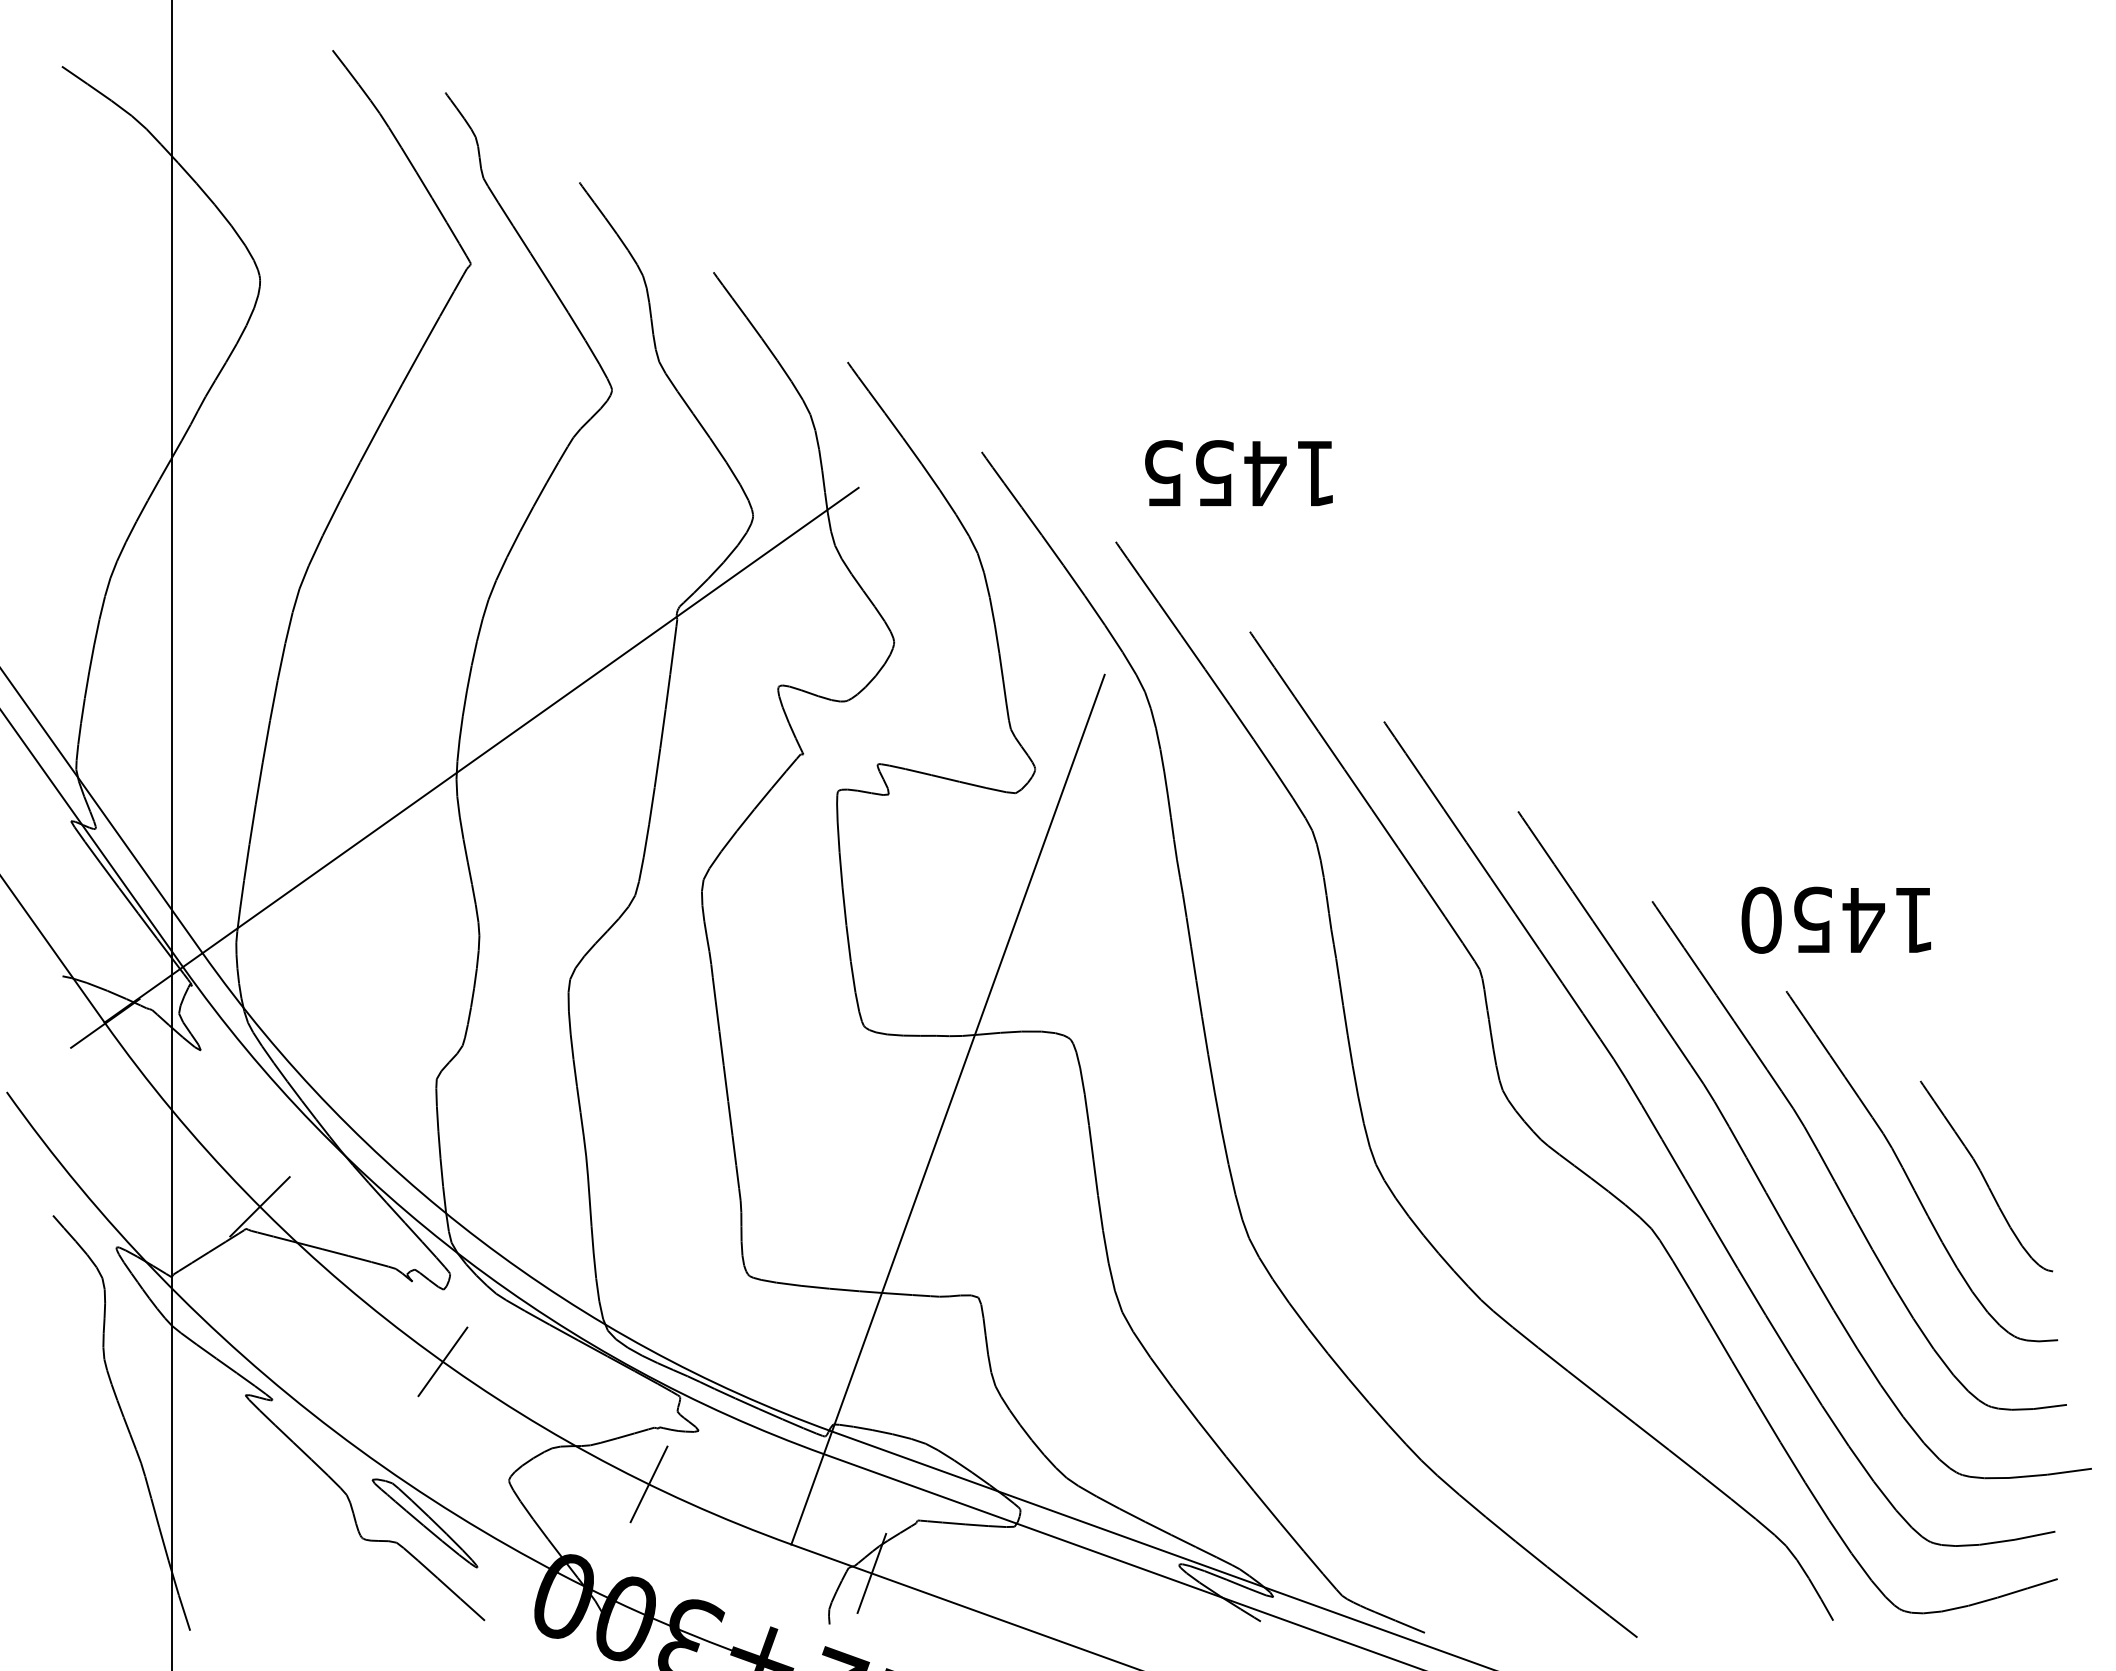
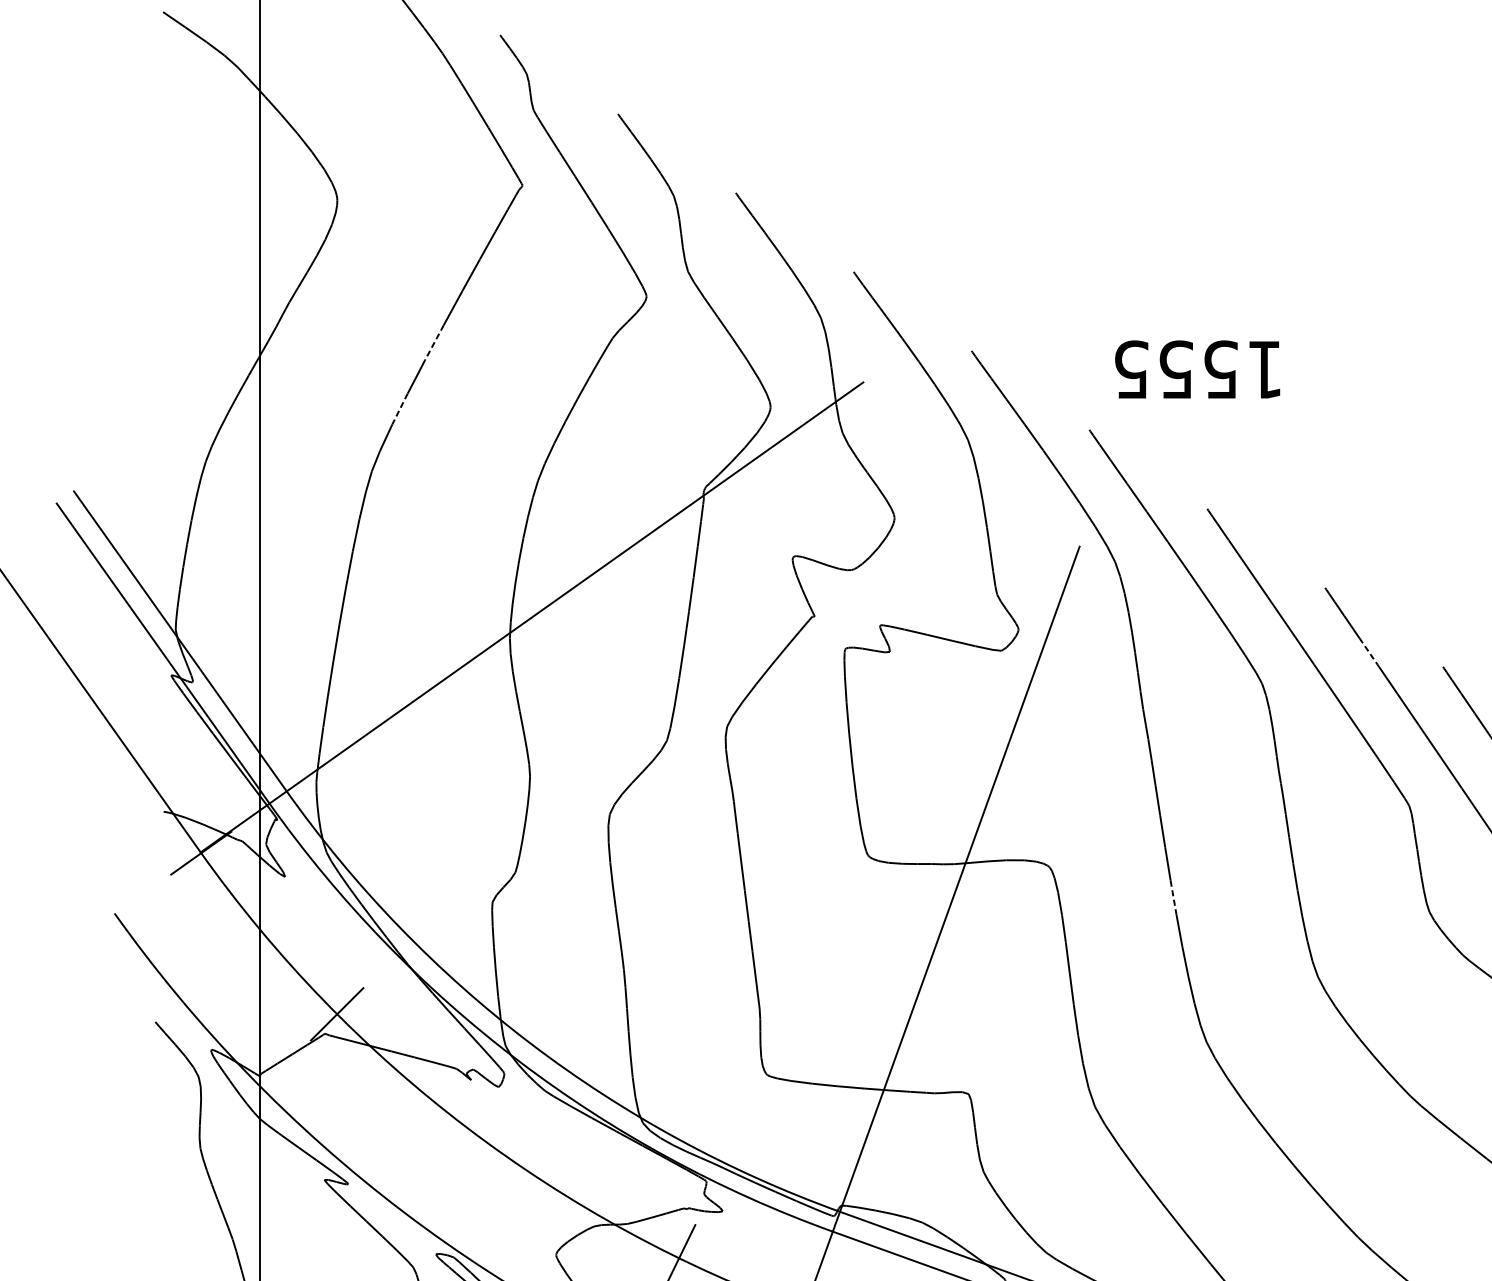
line: (370, 443) -> (434, 343), solid -> dashed
text: (1265, 473) -> (1220, 369), 1455 -> 1555
line: (331, 518) -> (400, 409), solid -> dashed
line: (1433, 794) -> (1368, 651), solid -> dashed
line: (1211, 1074) -> (1173, 898), solid -> dashed
line: (442, 1361) -> (497, 1150), removed

